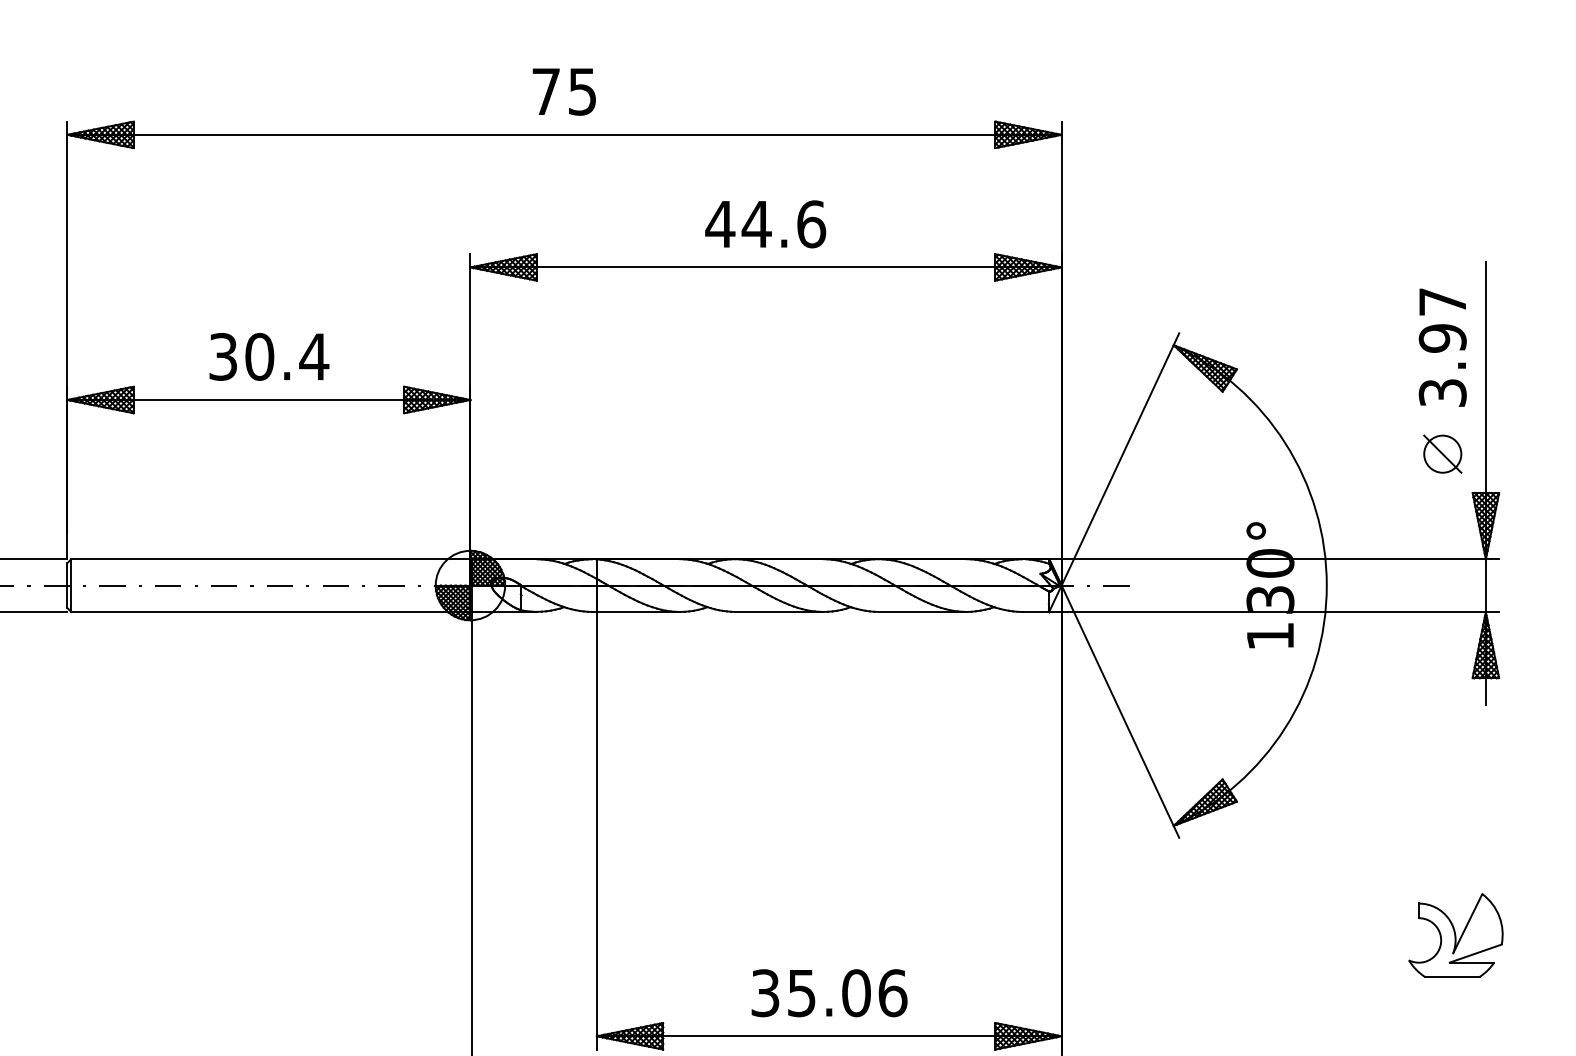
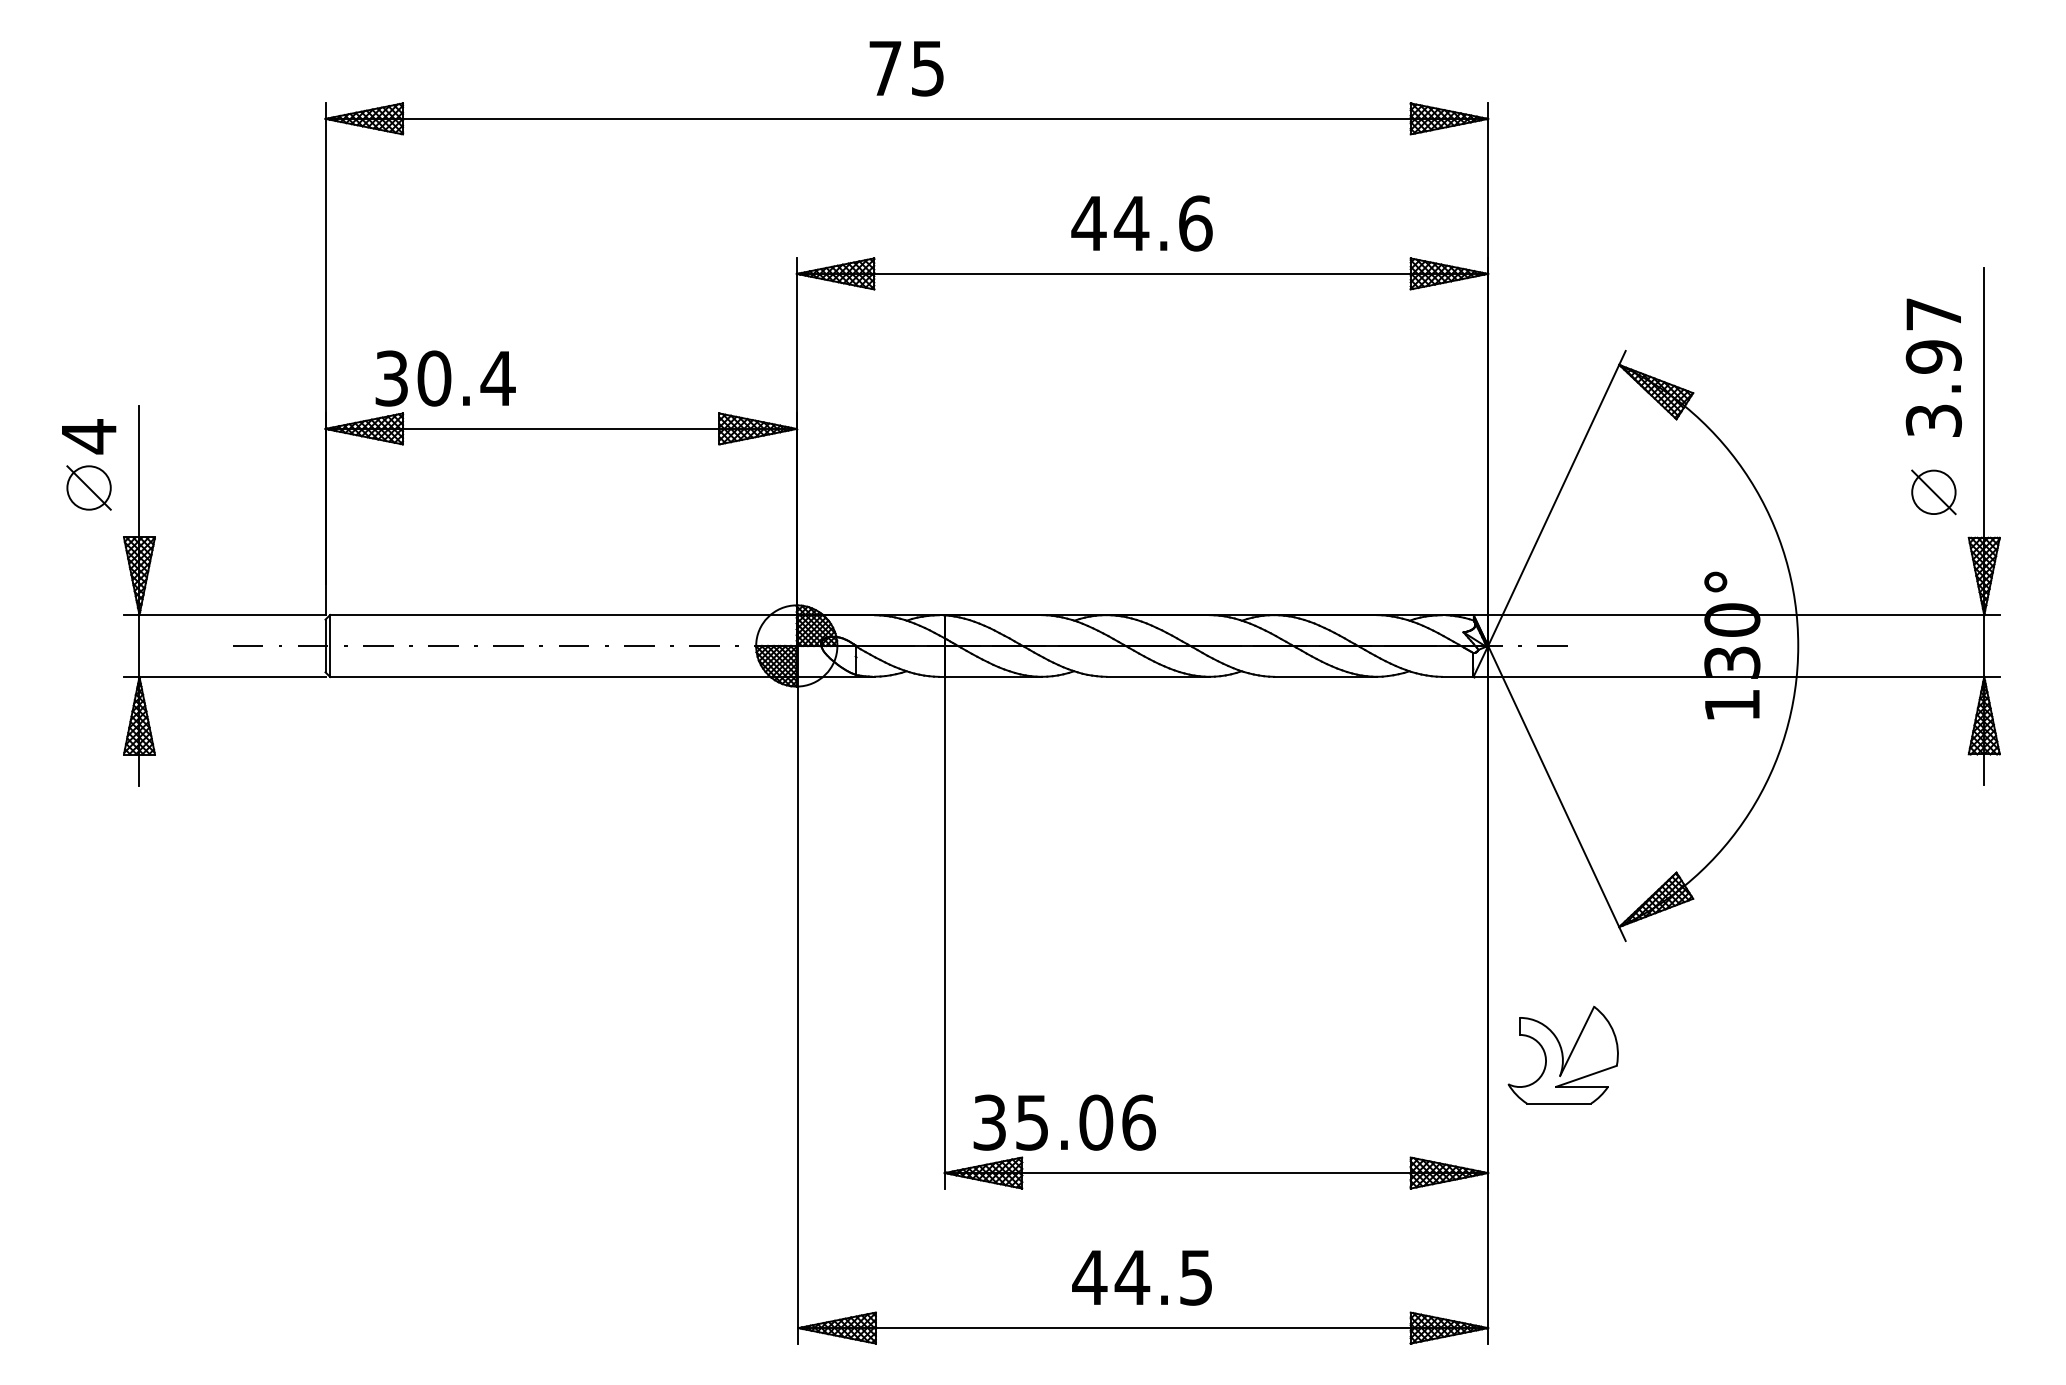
text: (269, 356) -> (445, 378), moved
part: (1455, 934) -> (1562, 1054), moved
text: (829, 993) -> (1064, 1122), moved

